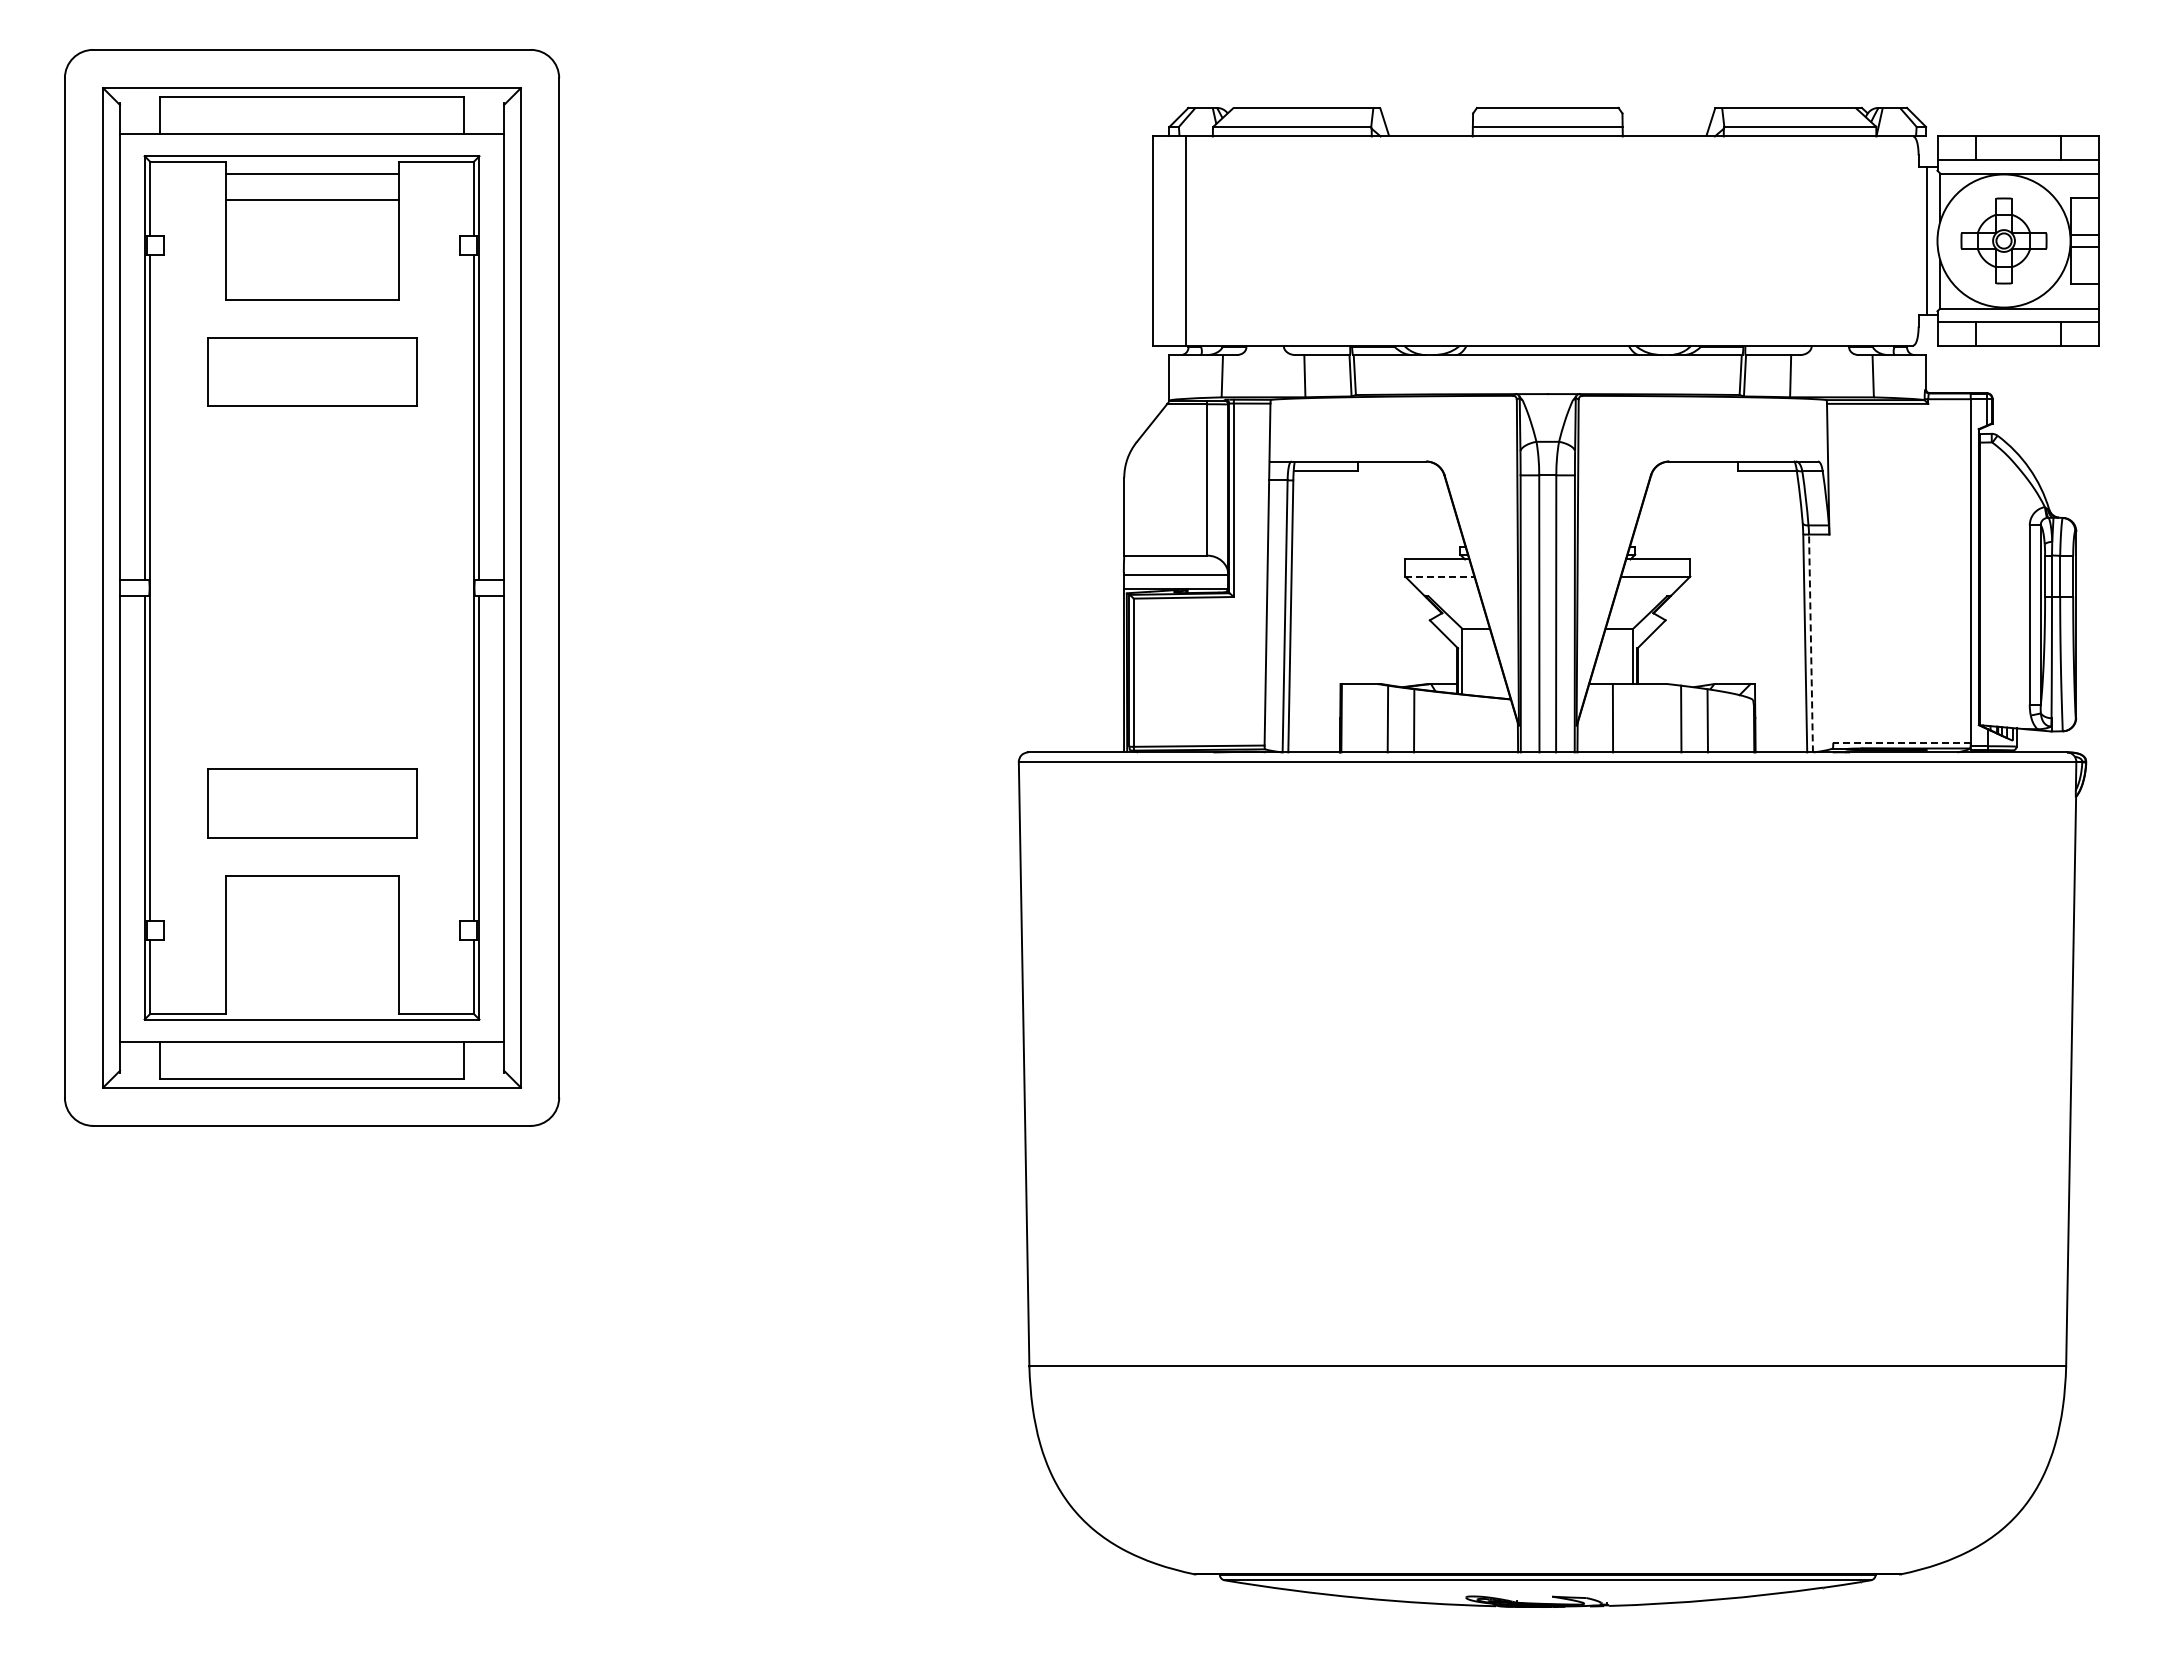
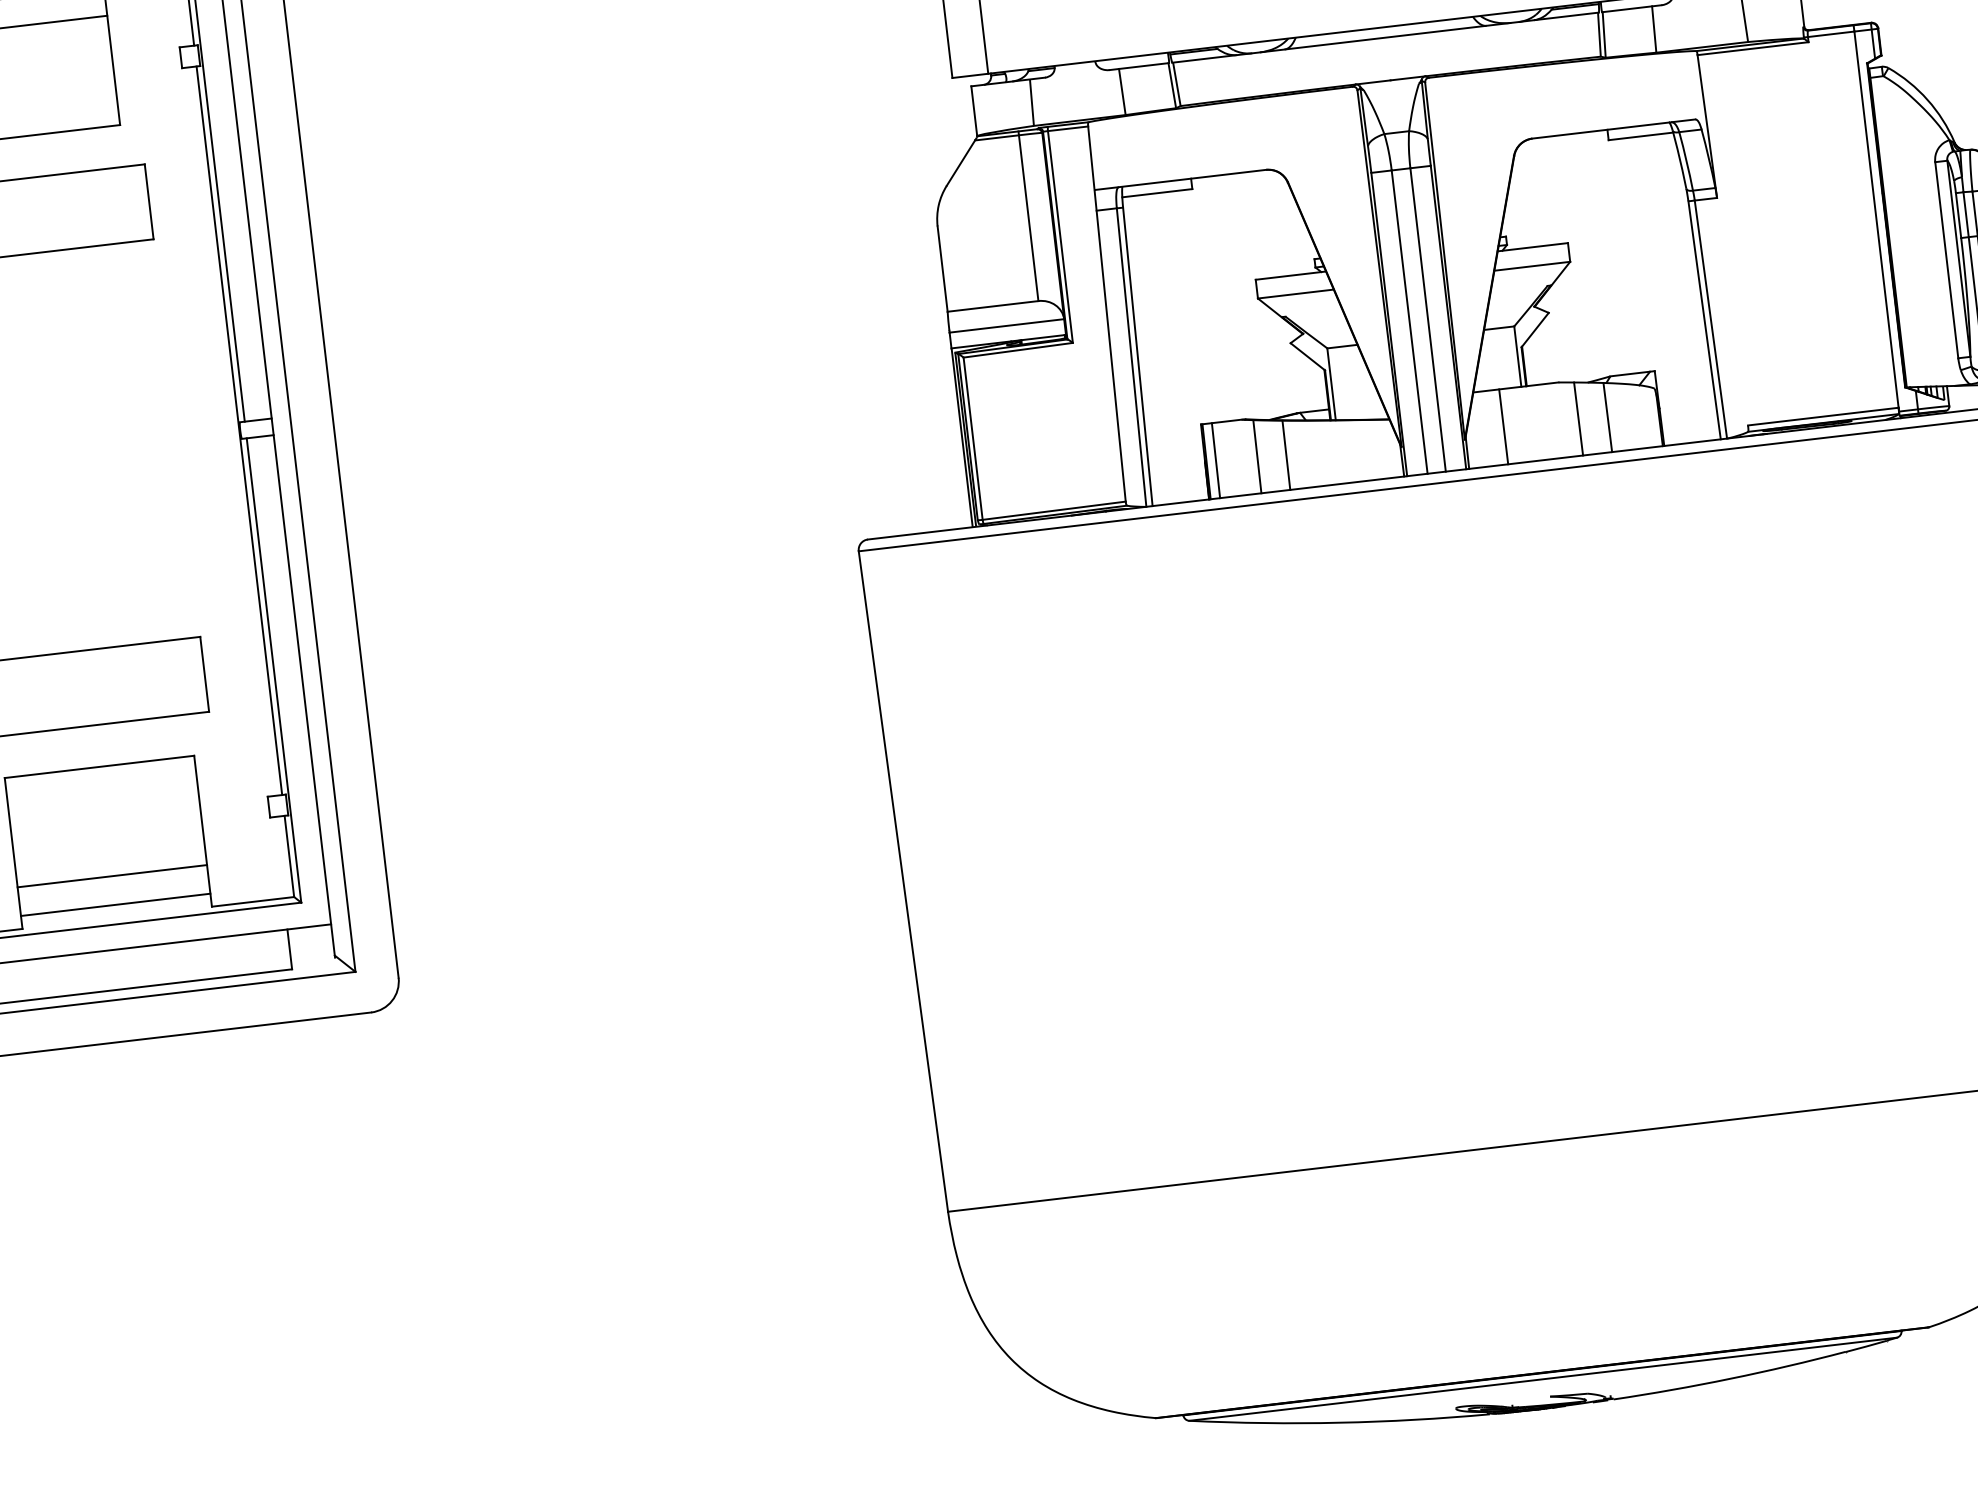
line: (1439, 576) -> (1295, 294), dashed -> solid
line: (1811, 643) -> (1711, 319), dashed -> solid
line: (1349, 717) -> (1215, 459), added
line: (1901, 742) -> (1822, 416), dashed -> solid
line: (311, 975) -> (111, 876), added
line: (311, 1001) -> (115, 904), added

